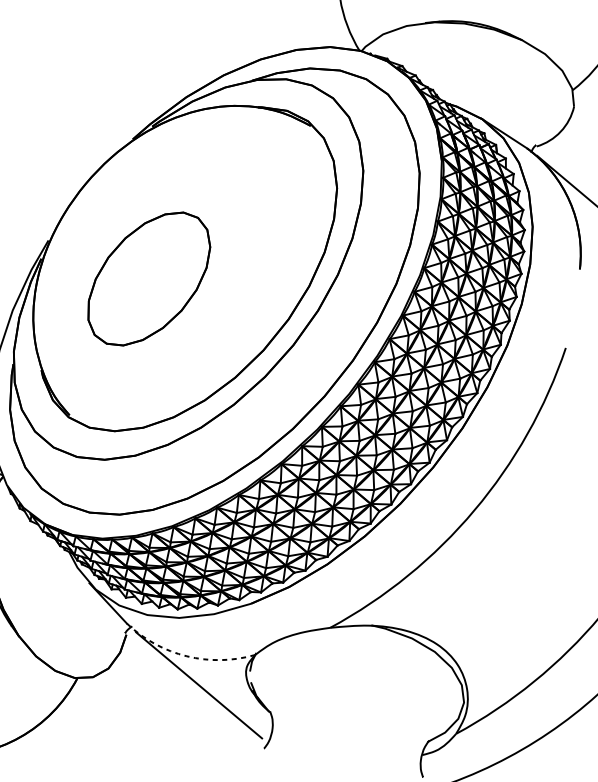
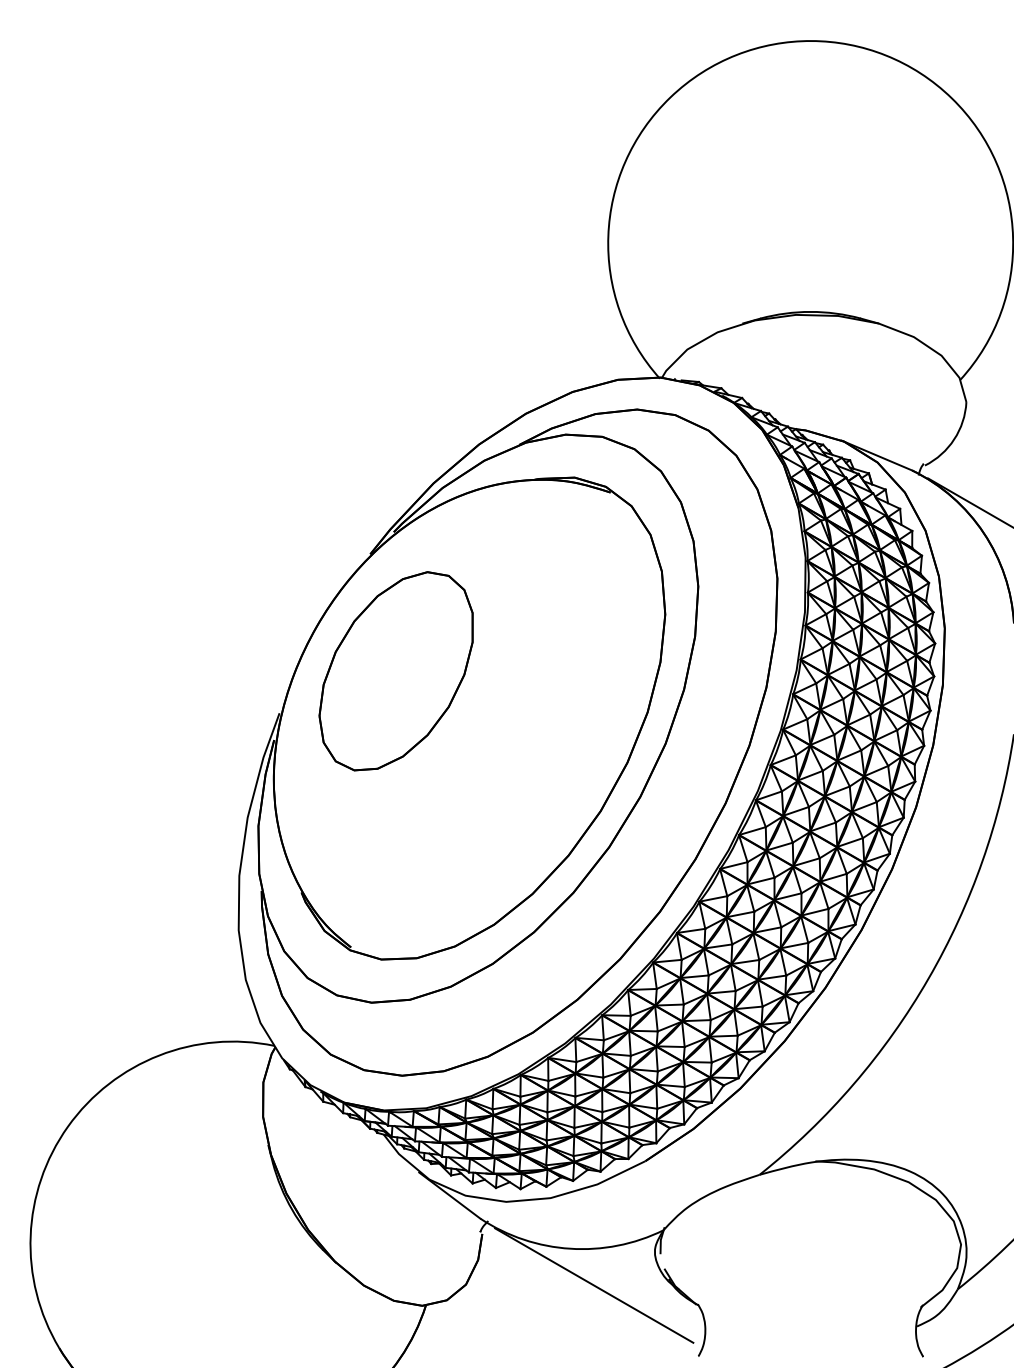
part: (148, 278) -> (395, 671), moved
arc: (187, 656) -> (570, 1248), dashed -> solid

